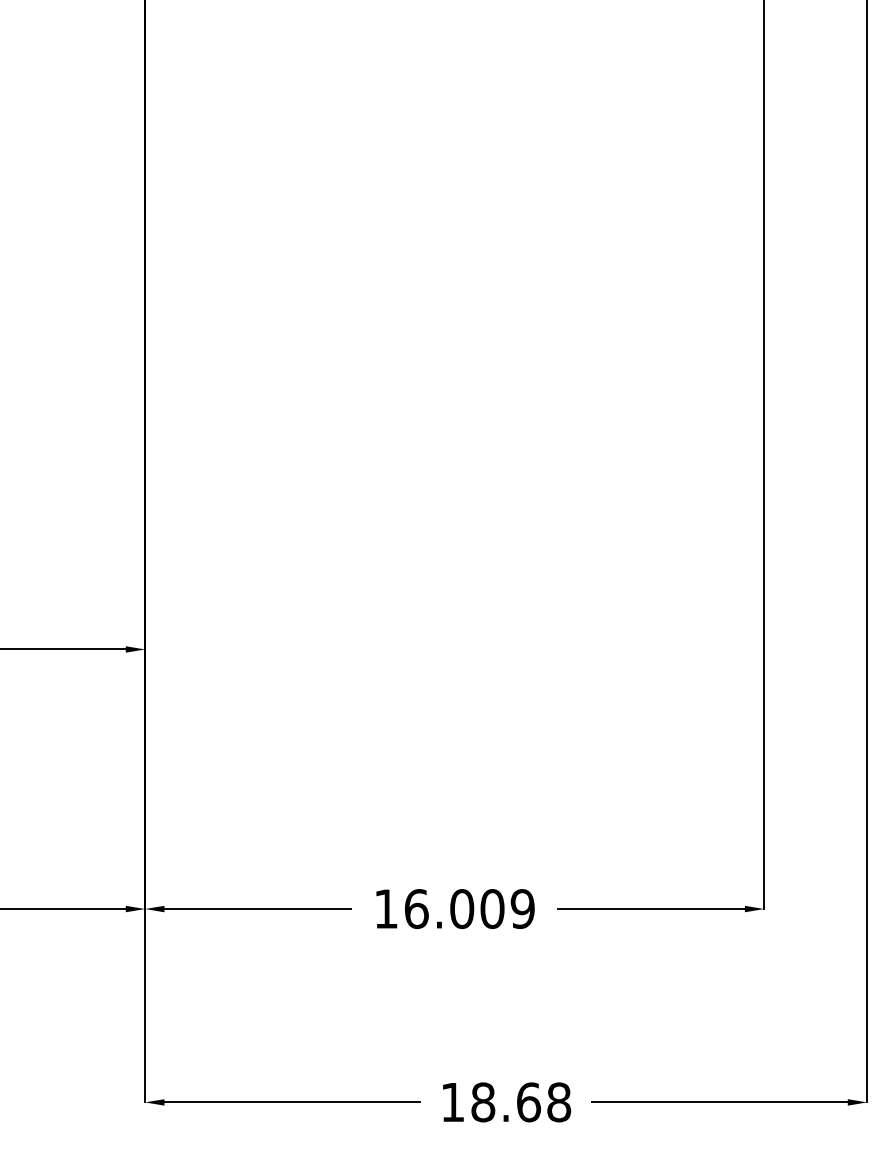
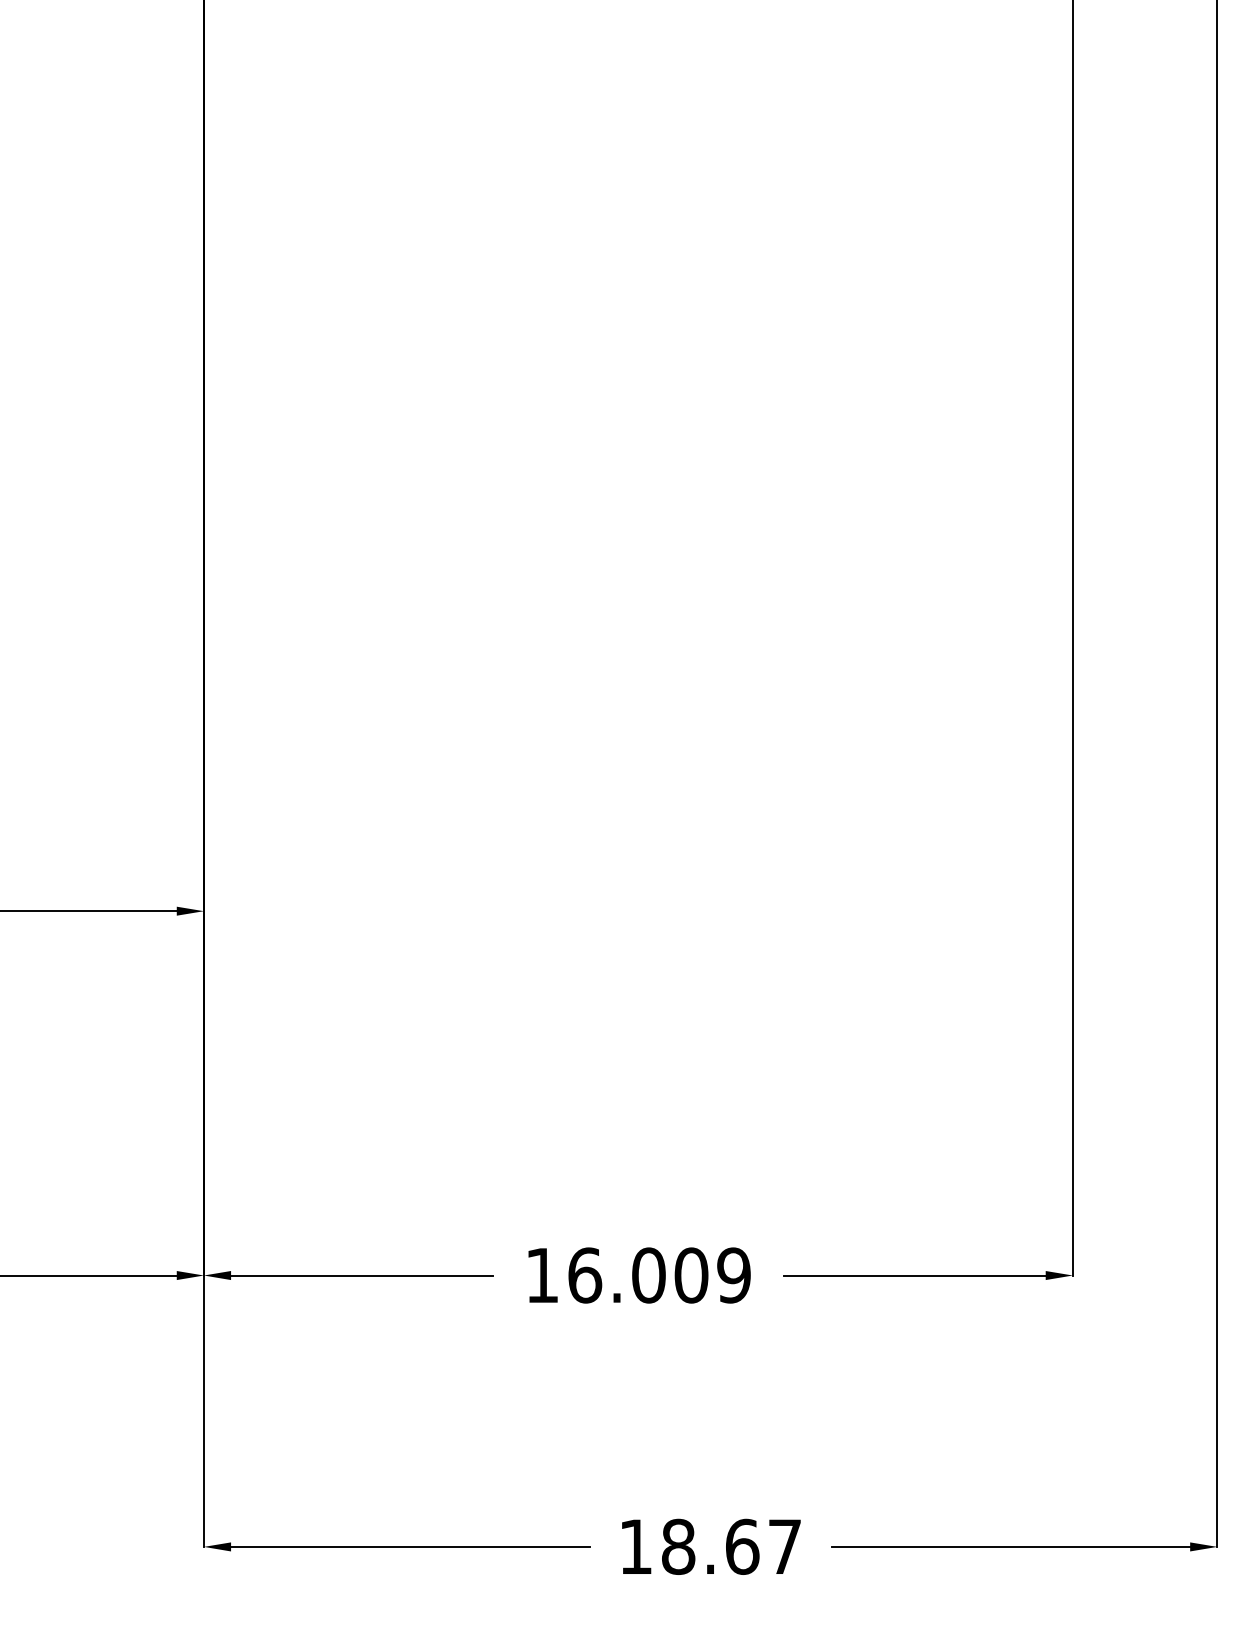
text: (558, 1102) -> (784, 1546), 18.68 -> 18.67

